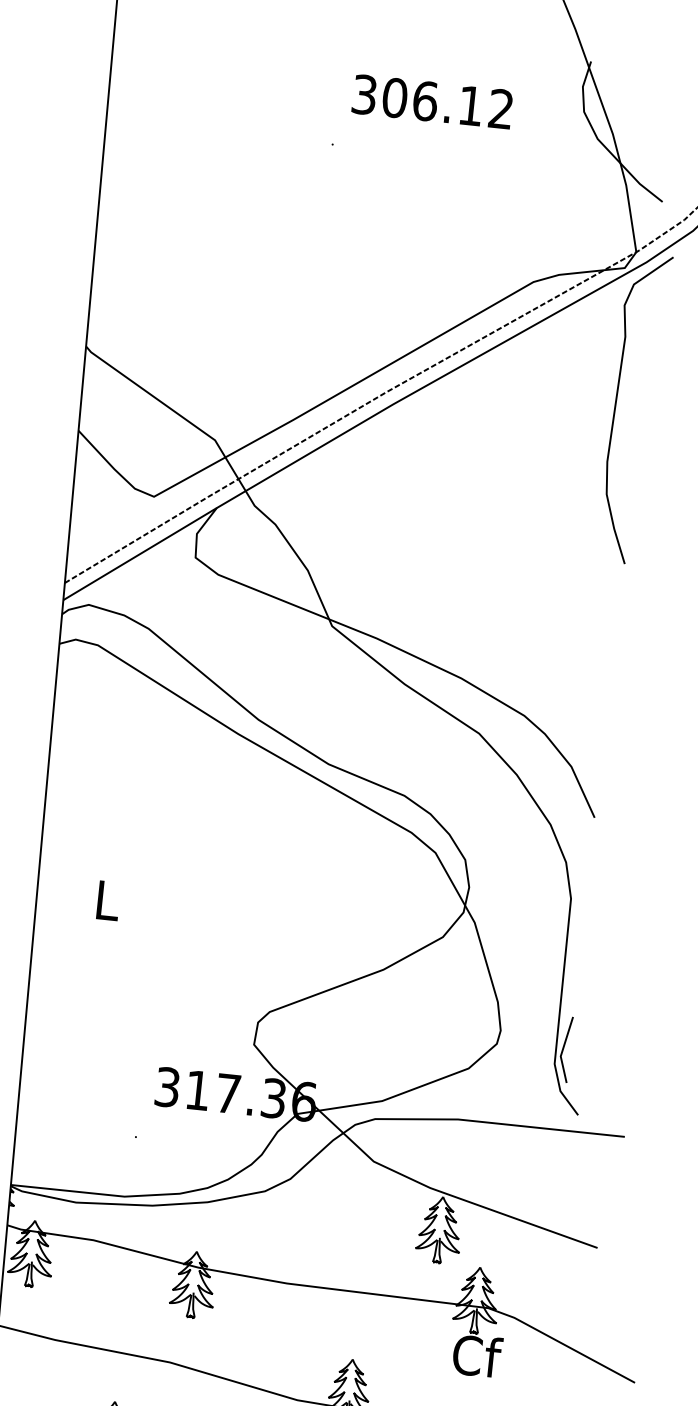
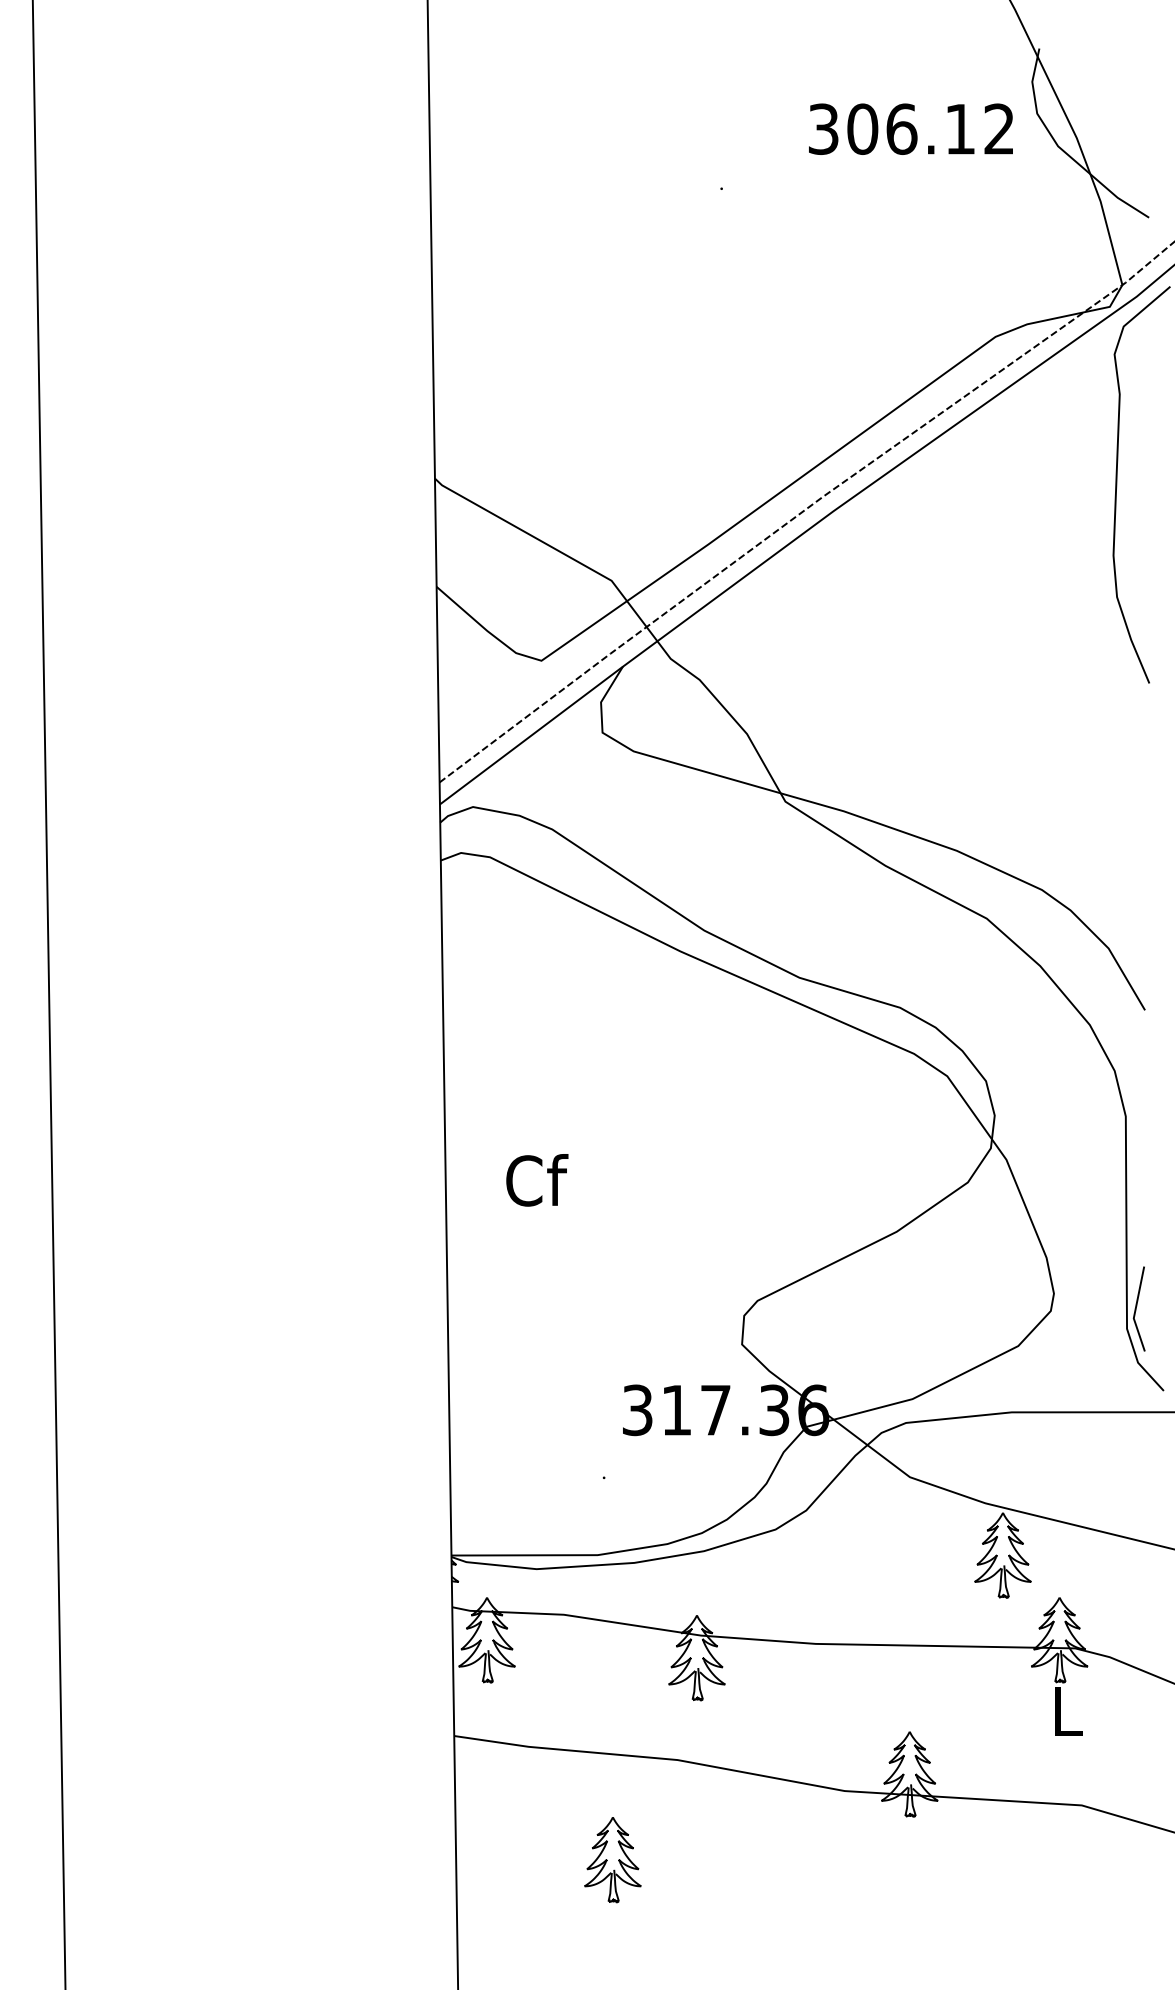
text: (432, 101) -> (910, 128), moved
text: (108, 900) -> (537, 1180), L -> Cf
text: (477, 1355) -> (1068, 1710), Cf -> L

